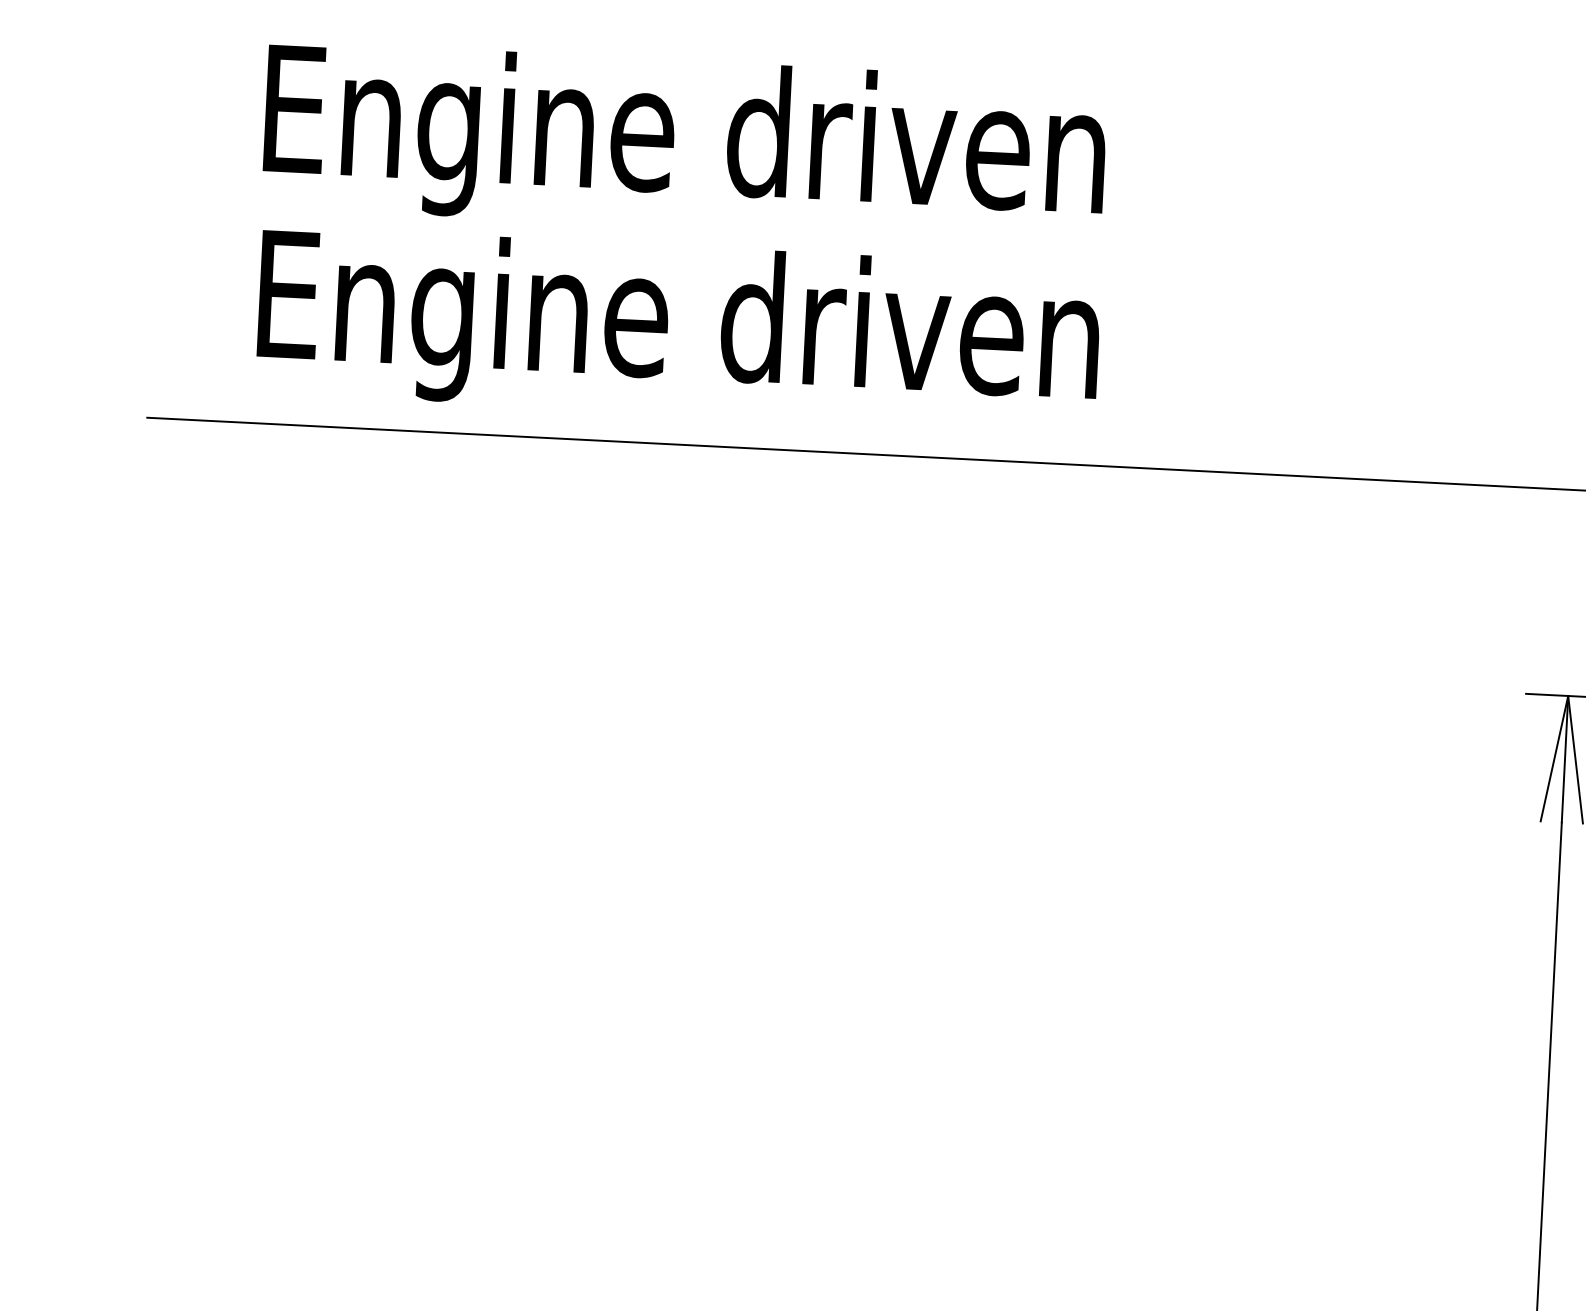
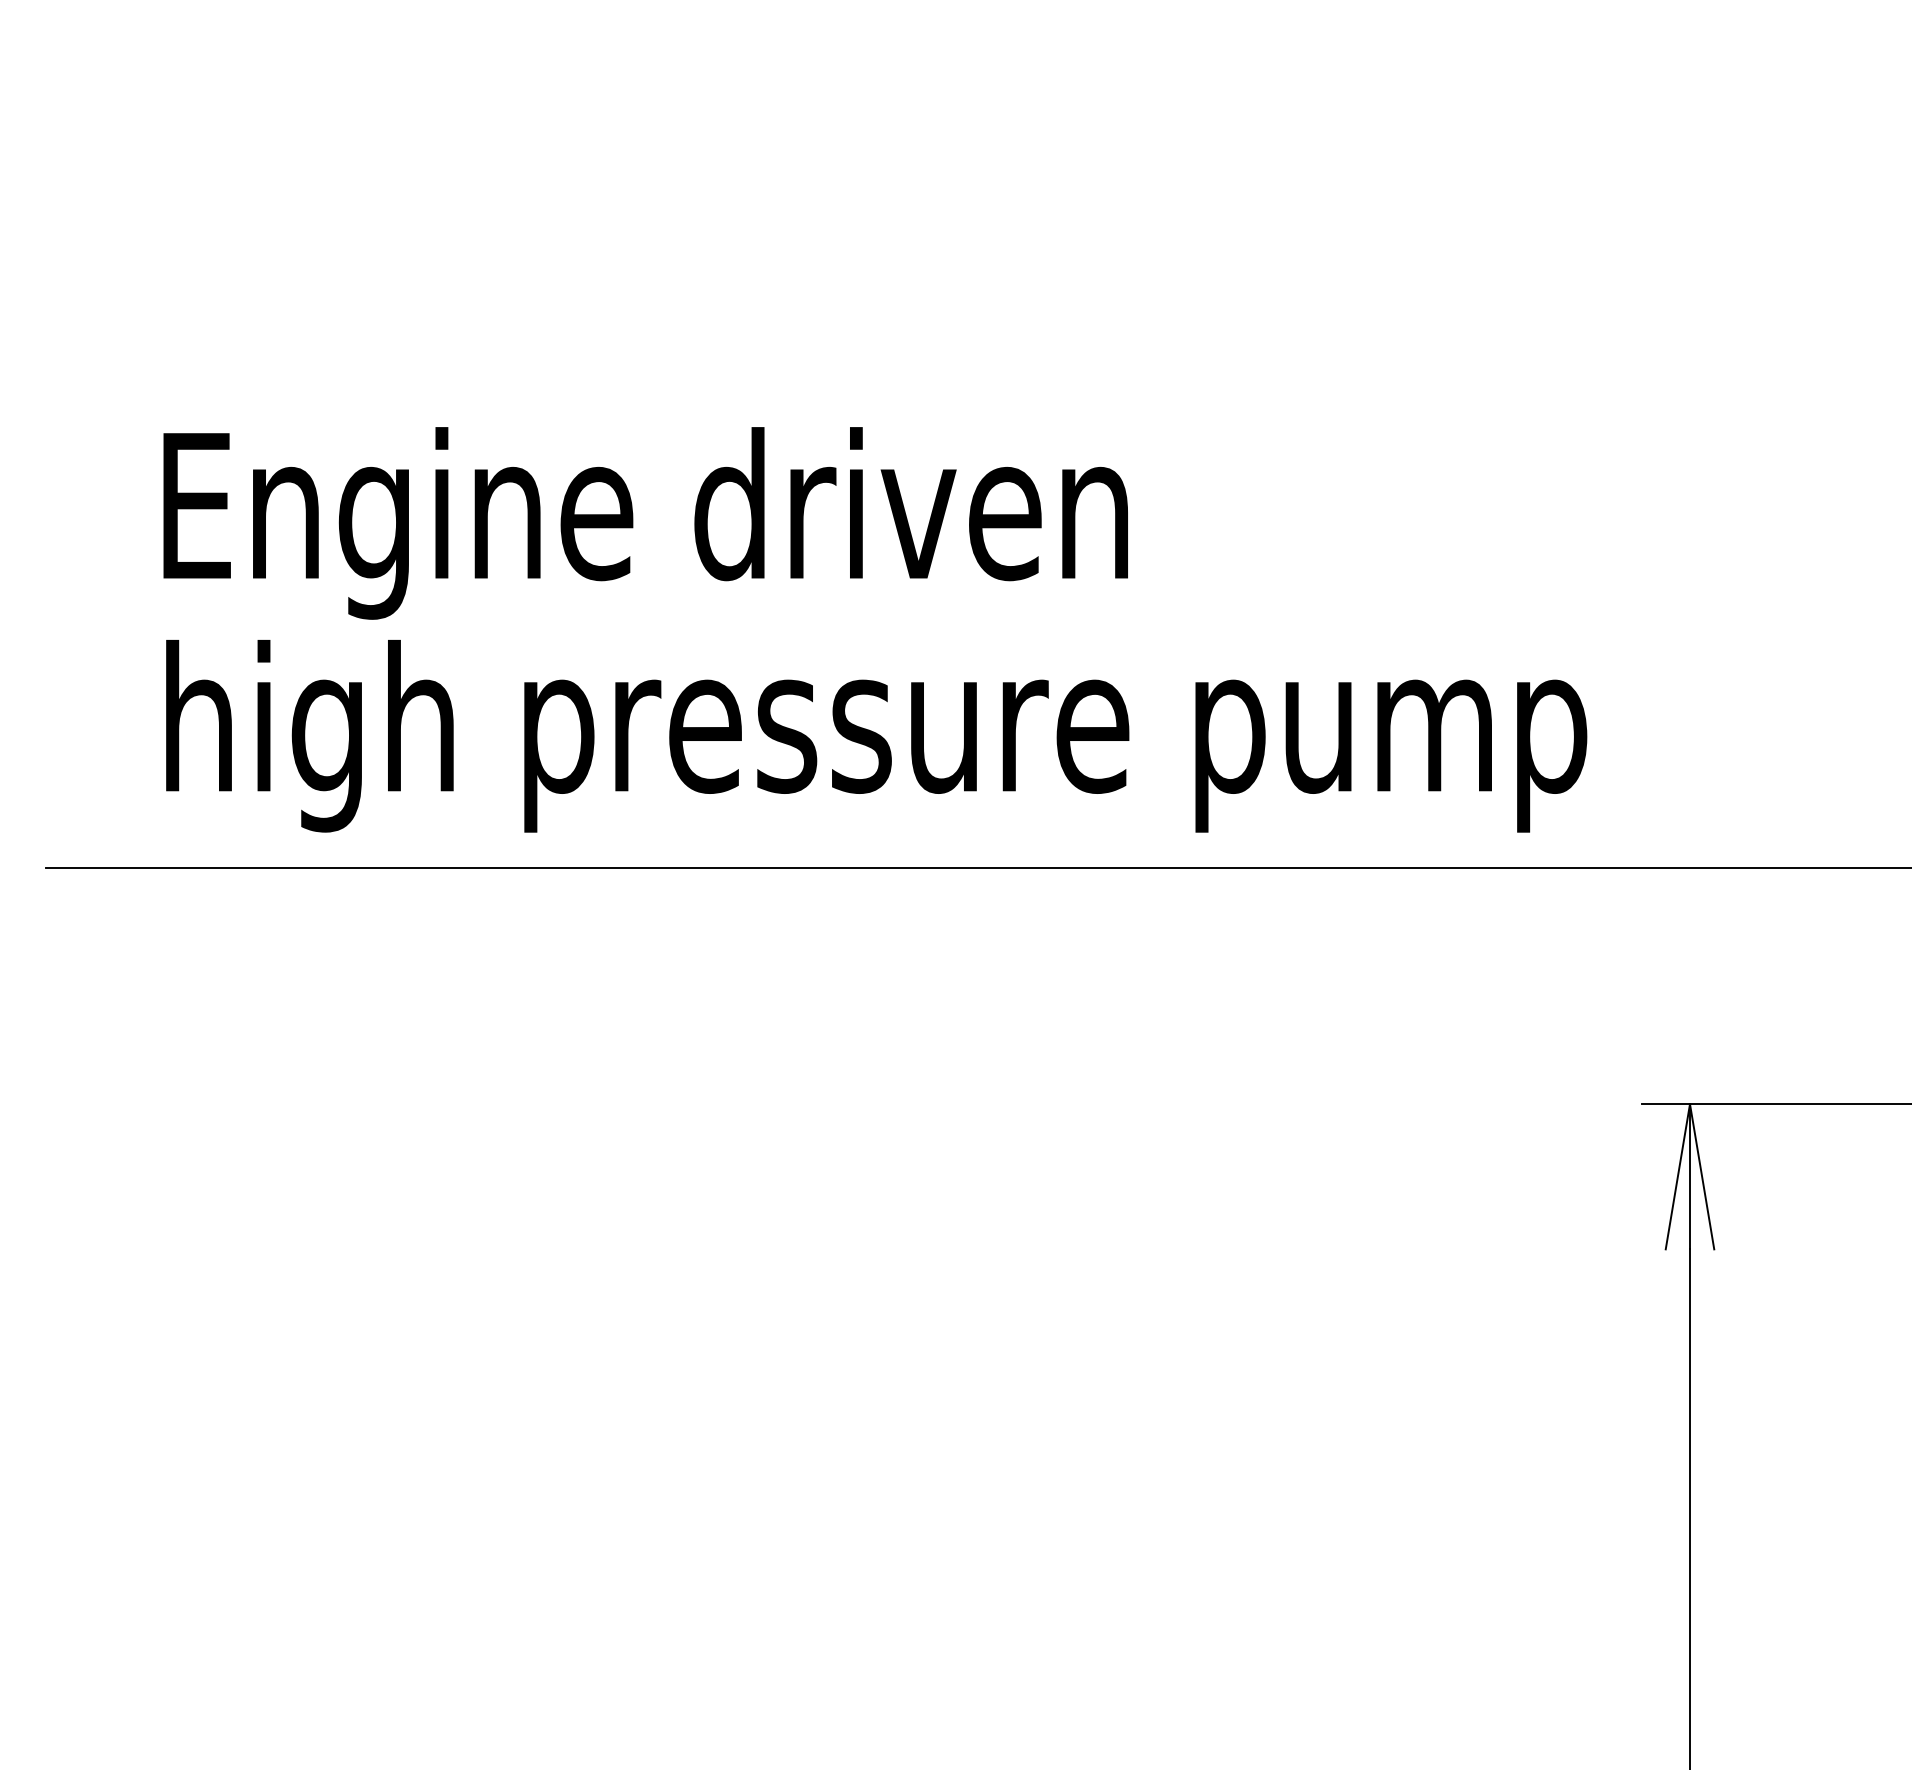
text: (876, 339) -> (876, 735), Engine driven -> high pressure pump

